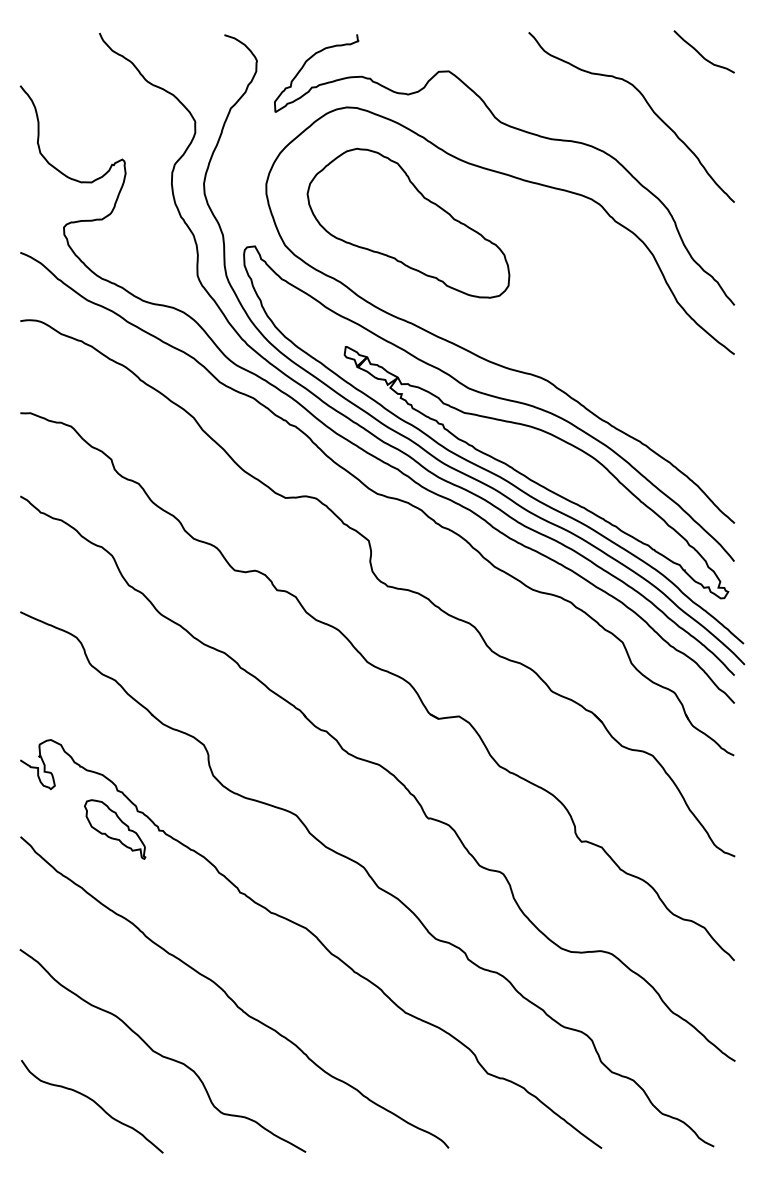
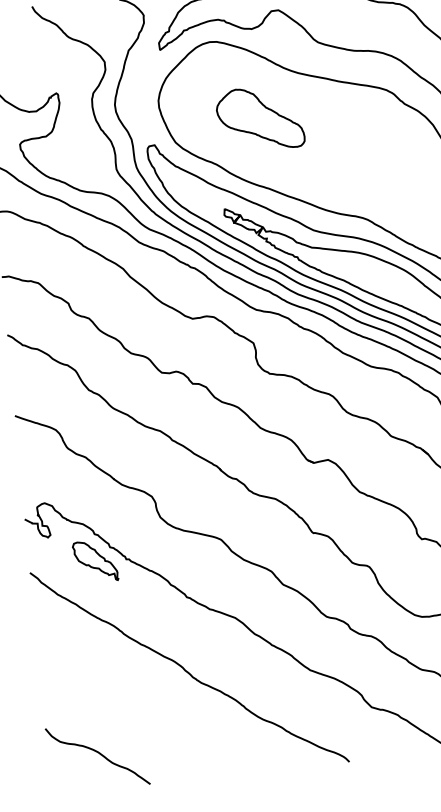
part: (408, 222) -> (260, 118), size x0.6
curve: (160, 1053) -> (141, 714), removed

